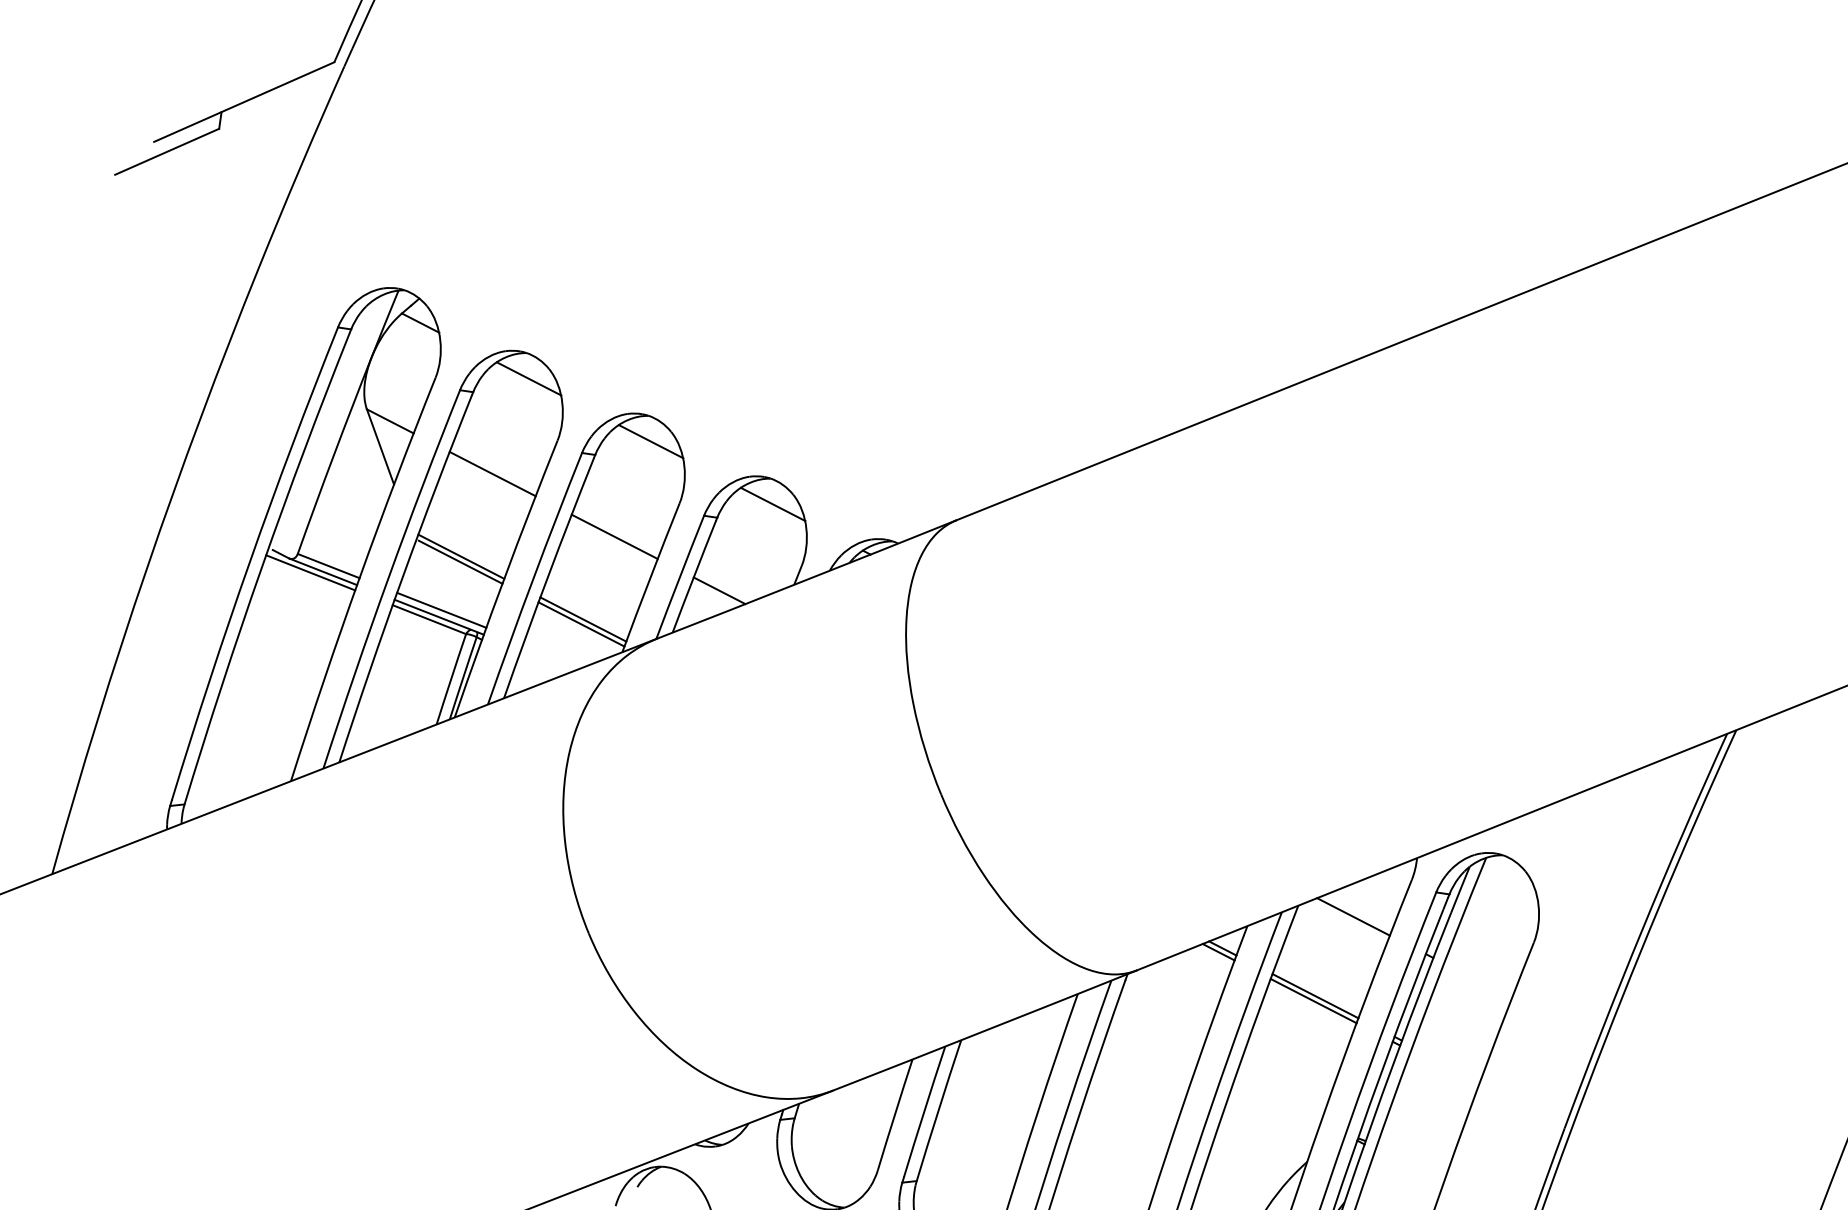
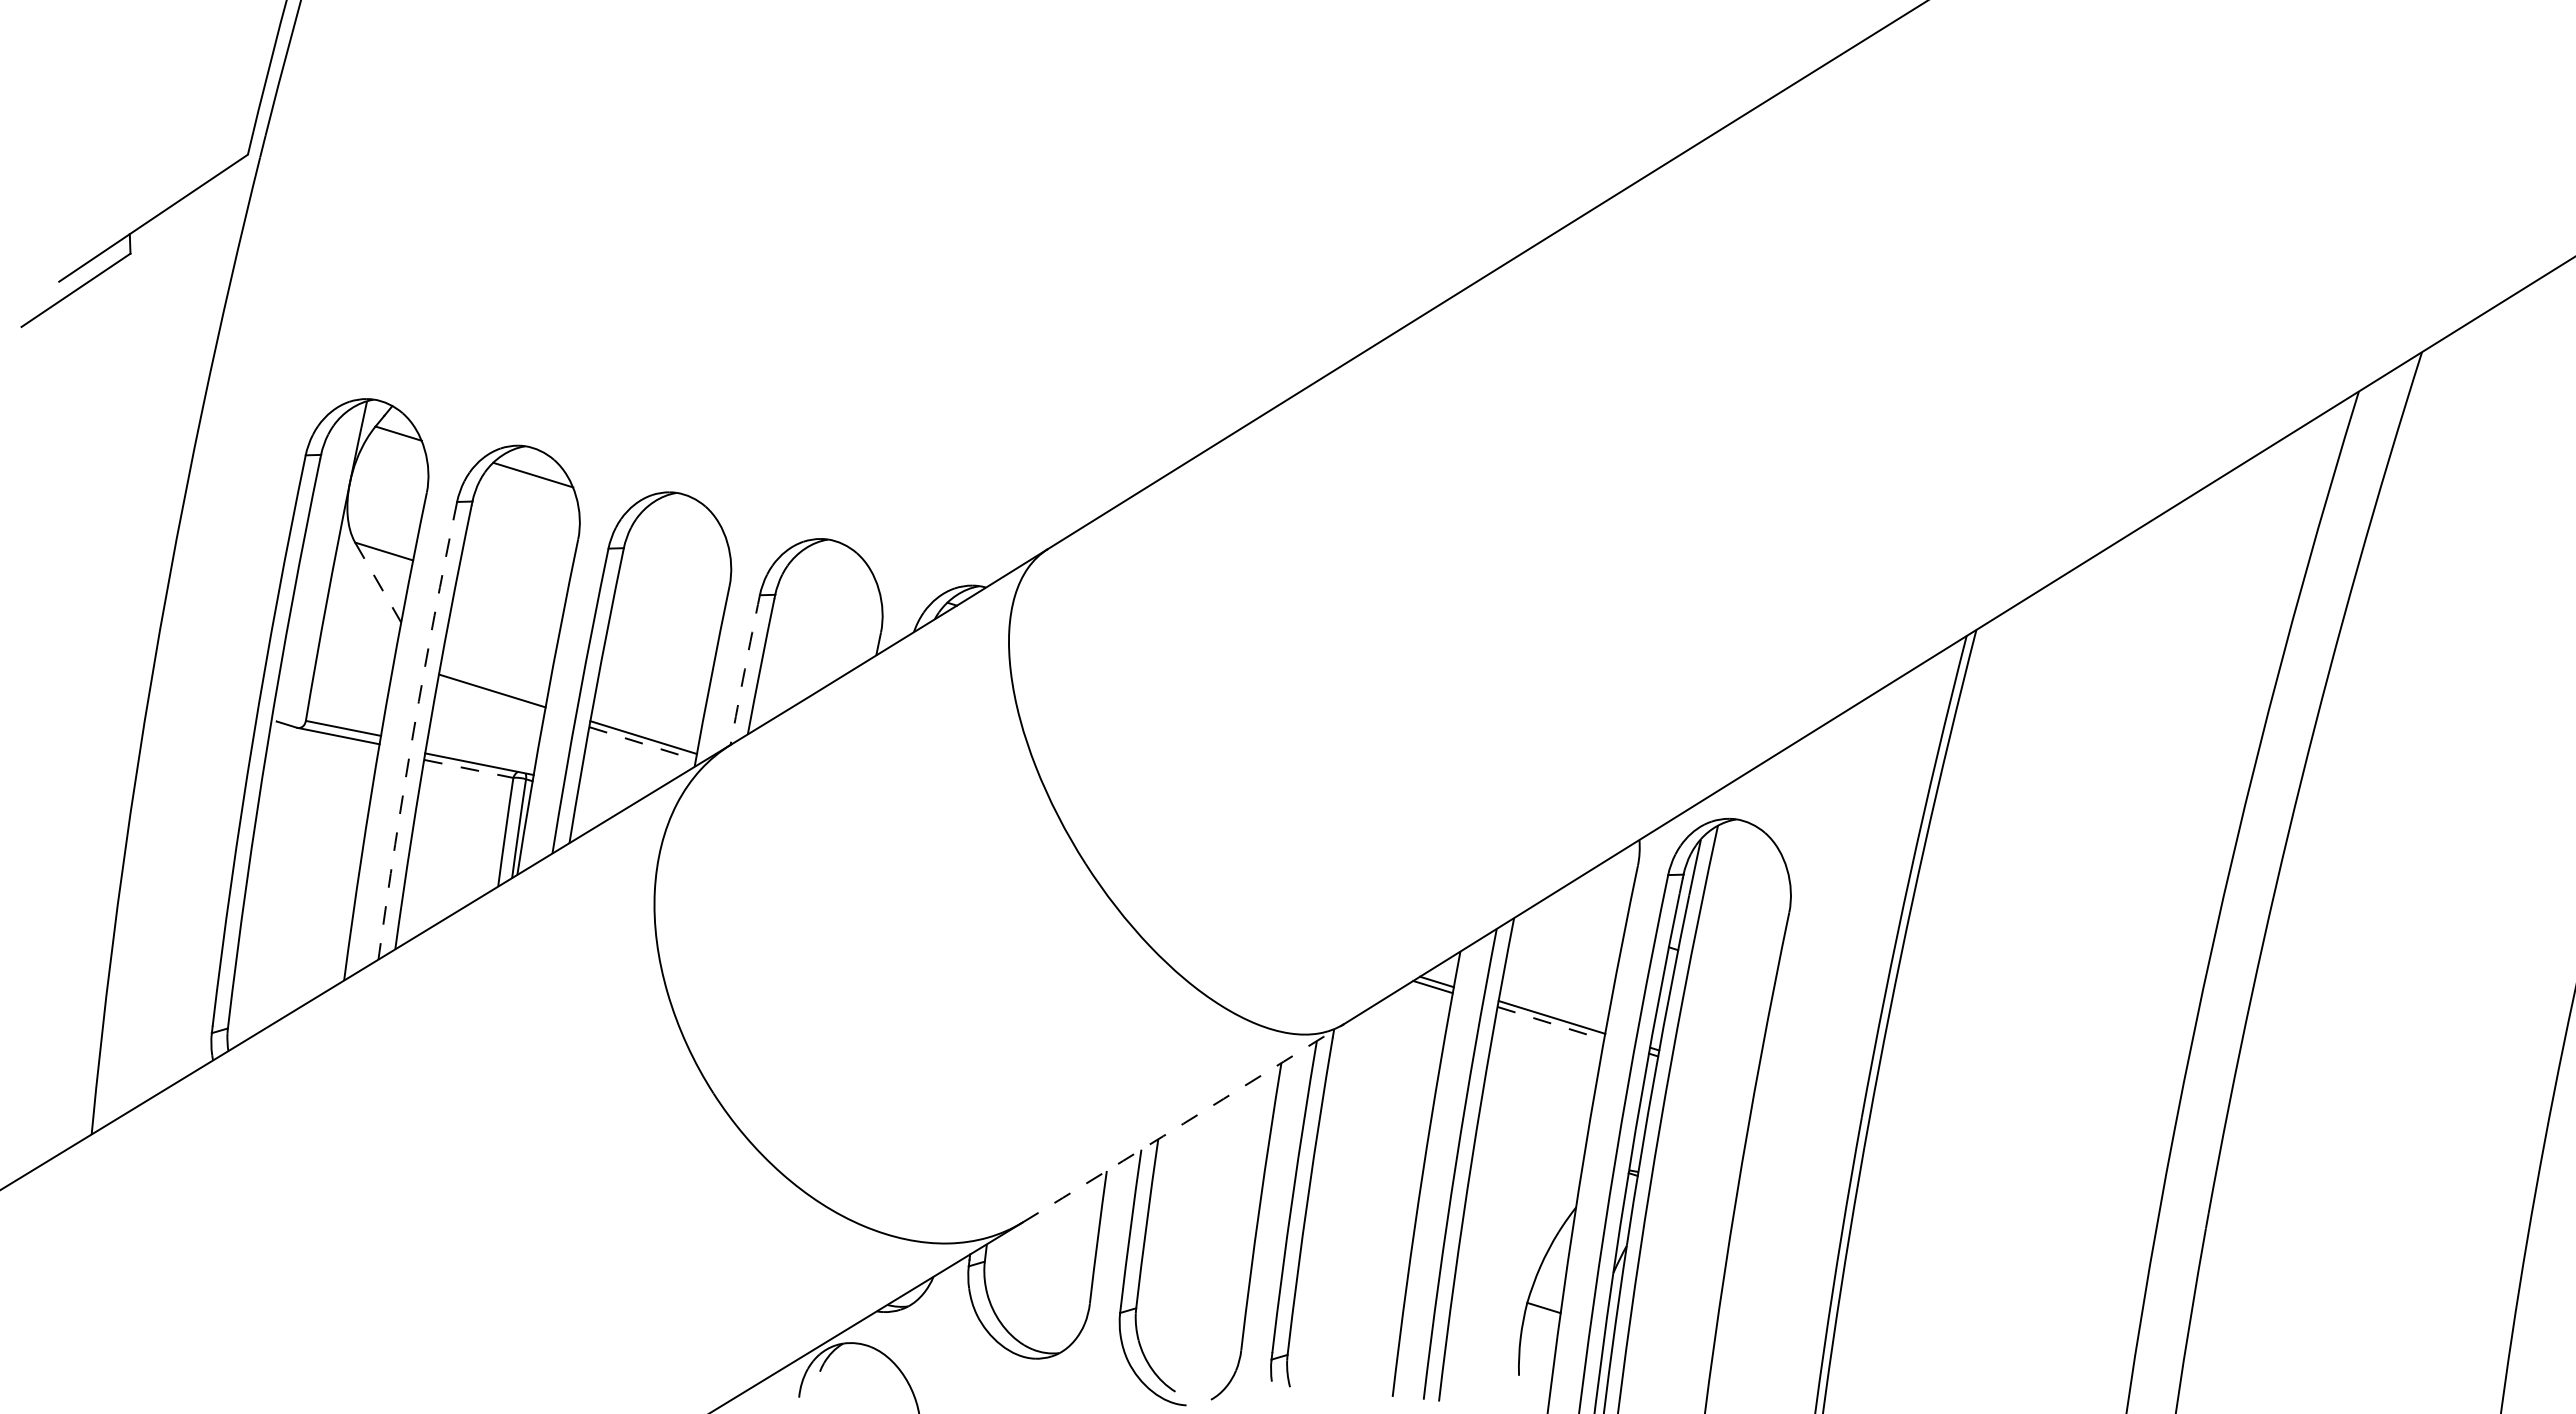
line: (651, 441) -> (684, 521), removed
line: (380, 447) -> (378, 583), solid -> dashed
line: (492, 473) -> (510, 590), removed
line: (773, 504) -> (836, 568), removed
line: (614, 536) -> (662, 636), removed
line: (460, 562) -> (492, 697), removed
line: (310, 572) -> (324, 739), removed
arc: (679, 576) -> (744, 669), solid -> dashed
arc: (388, 578) -> (413, 730), solid -> dashed
line: (719, 590) -> (792, 677), removed
line: (441, 609) -> (480, 755), removed
line: (429, 619) -> (468, 768), solid -> dashed
line: (581, 624) -> (642, 743), solid -> dashed
line: (1353, 916) -> (1578, 919), removed
line: (1313, 1001) -> (1550, 1023), solid -> dashed
arc: (985, 1030) -> (1183, 1123), solid -> dashed

